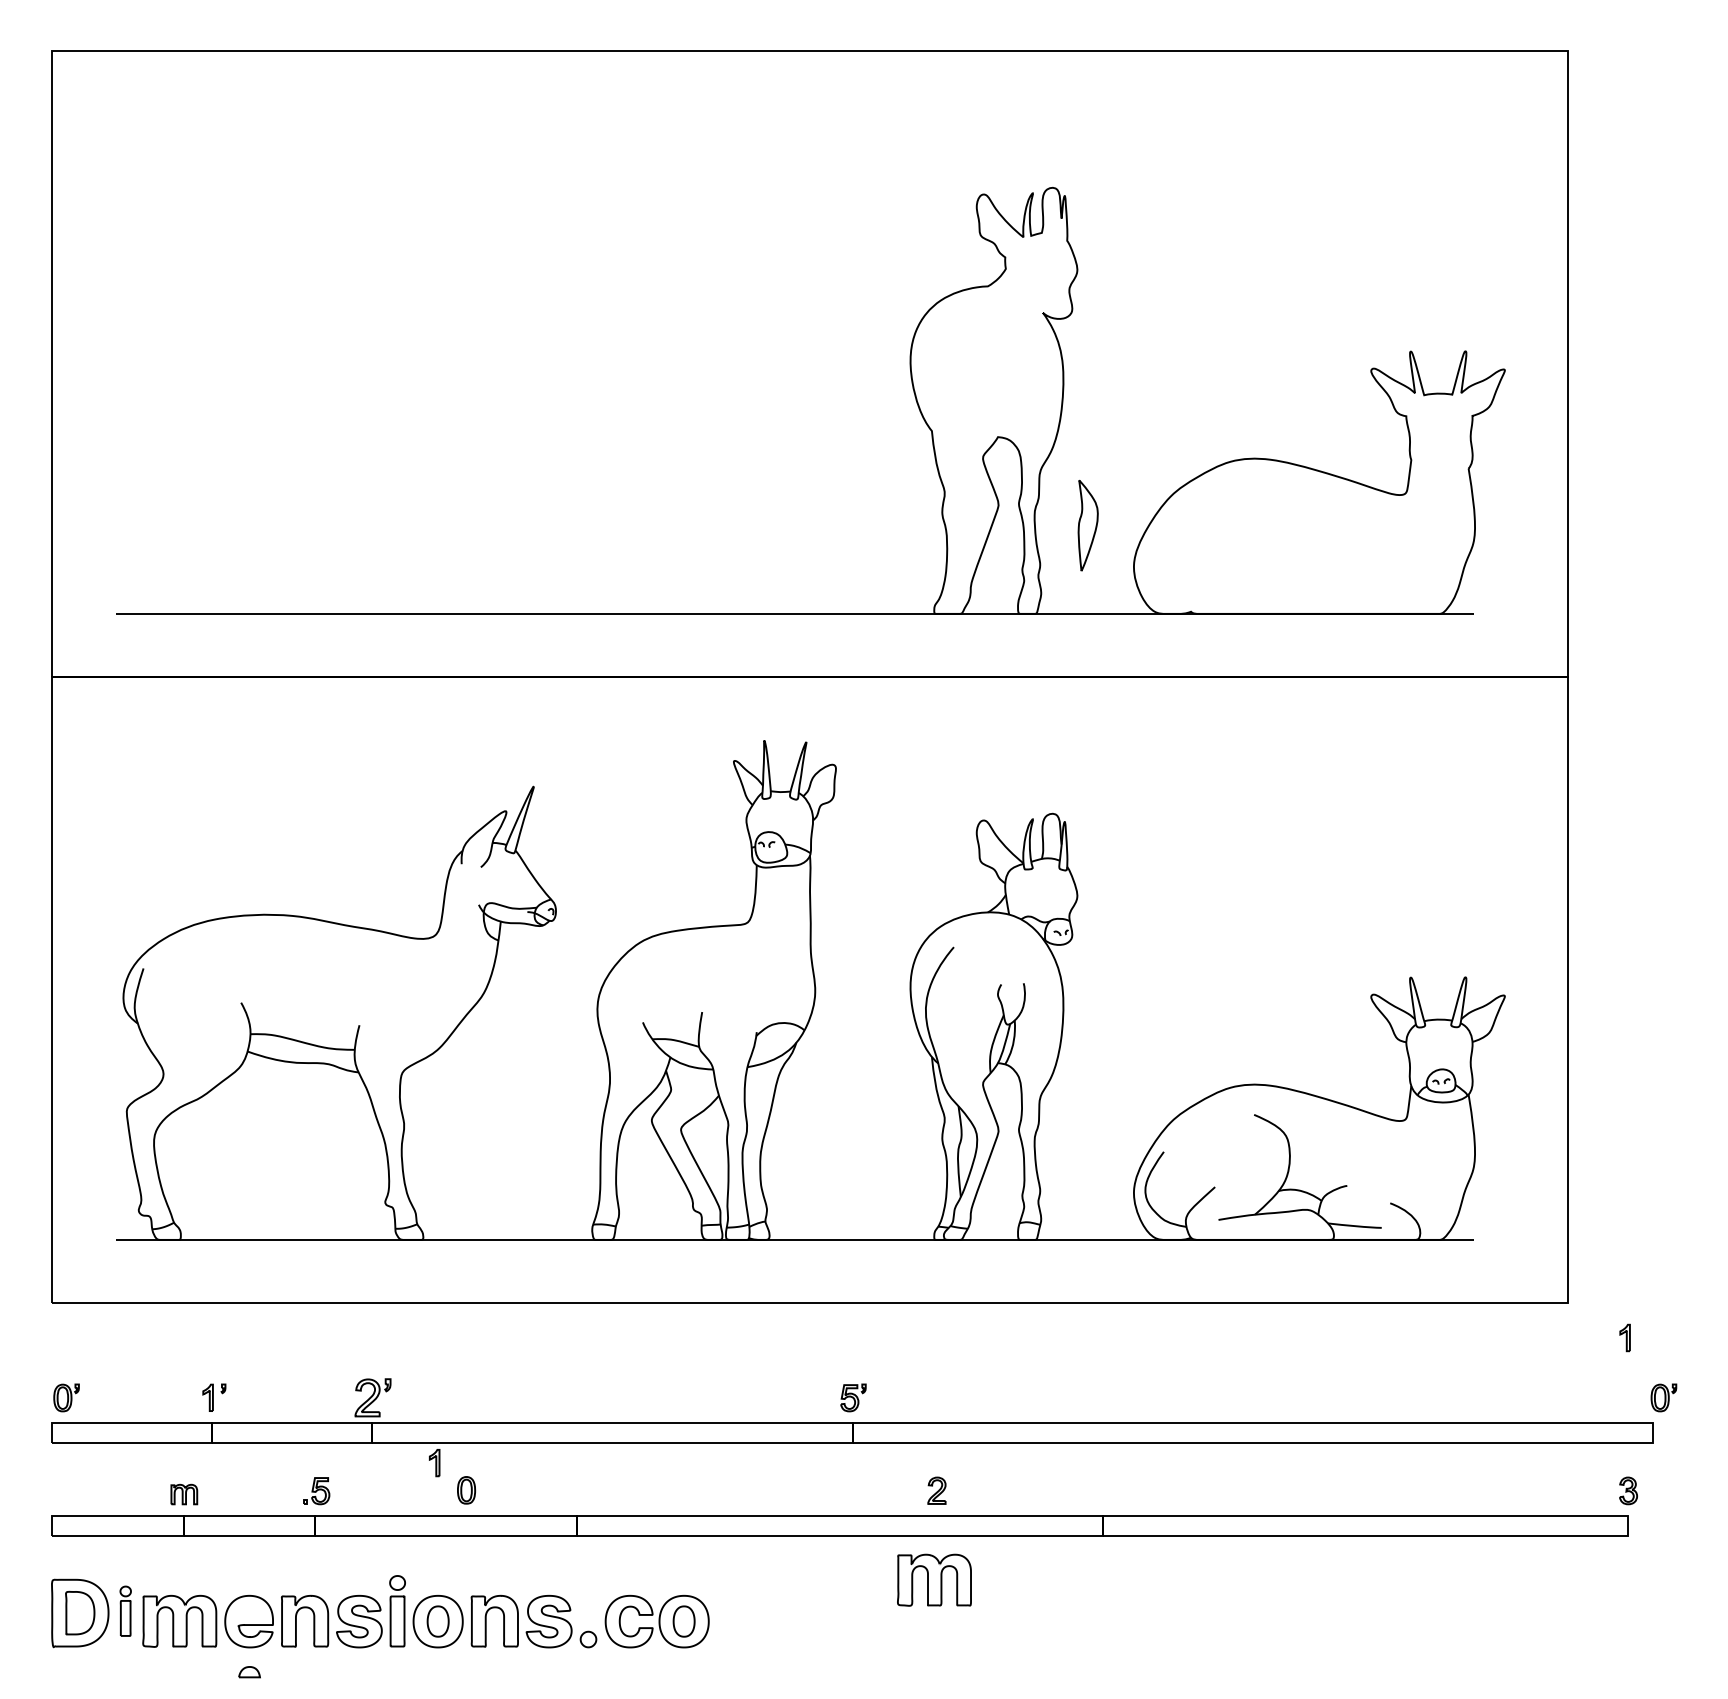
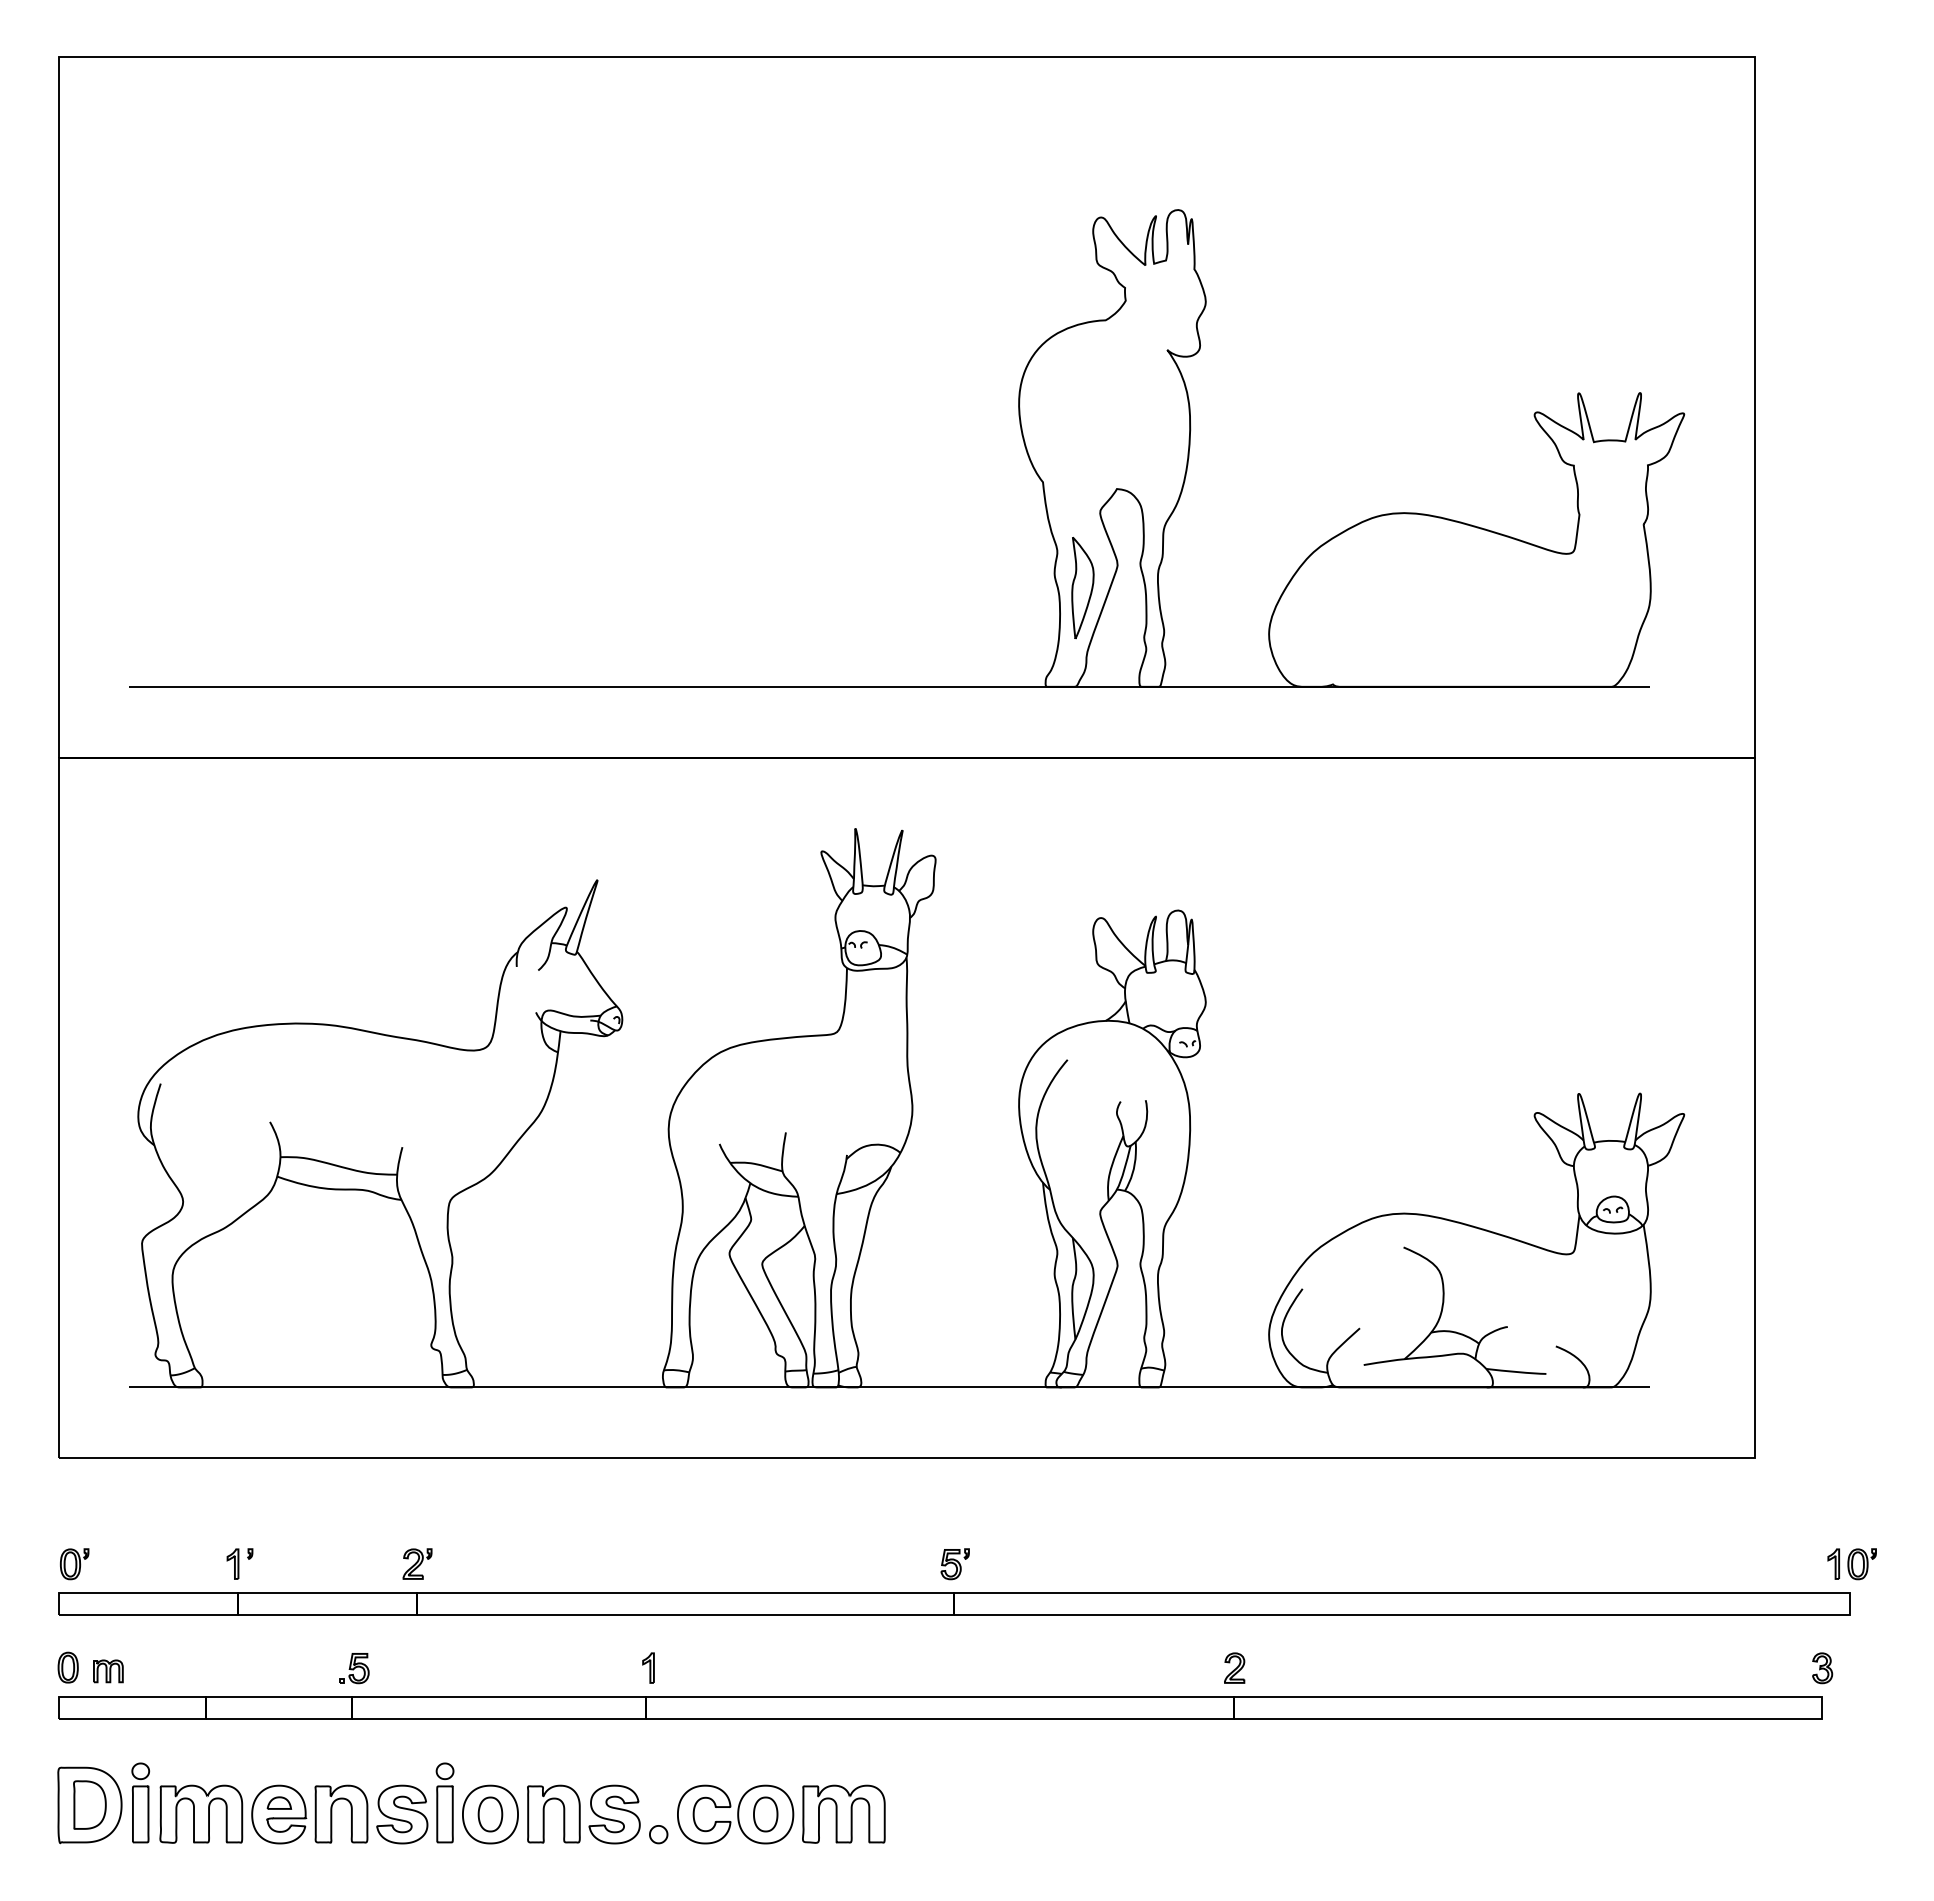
part: (1087, 526) -> (1082, 588), moved
part: (1624, 1337) -> (1833, 1563), moved
part: (372, 1397) -> (417, 1563), size x0.71
part: (434, 1462) -> (648, 1667), moved
part: (465, 1490) -> (67, 1667), moved
part: (936, 1490) -> (1234, 1667), moved
part: (184, 1494) -> (108, 1671), moved
part: (934, 1579) -> (843, 1813), moved
part: (125, 1610) -> (140, 1802), size x1.43
part: (249, 1671) -> (279, 1802), moved

